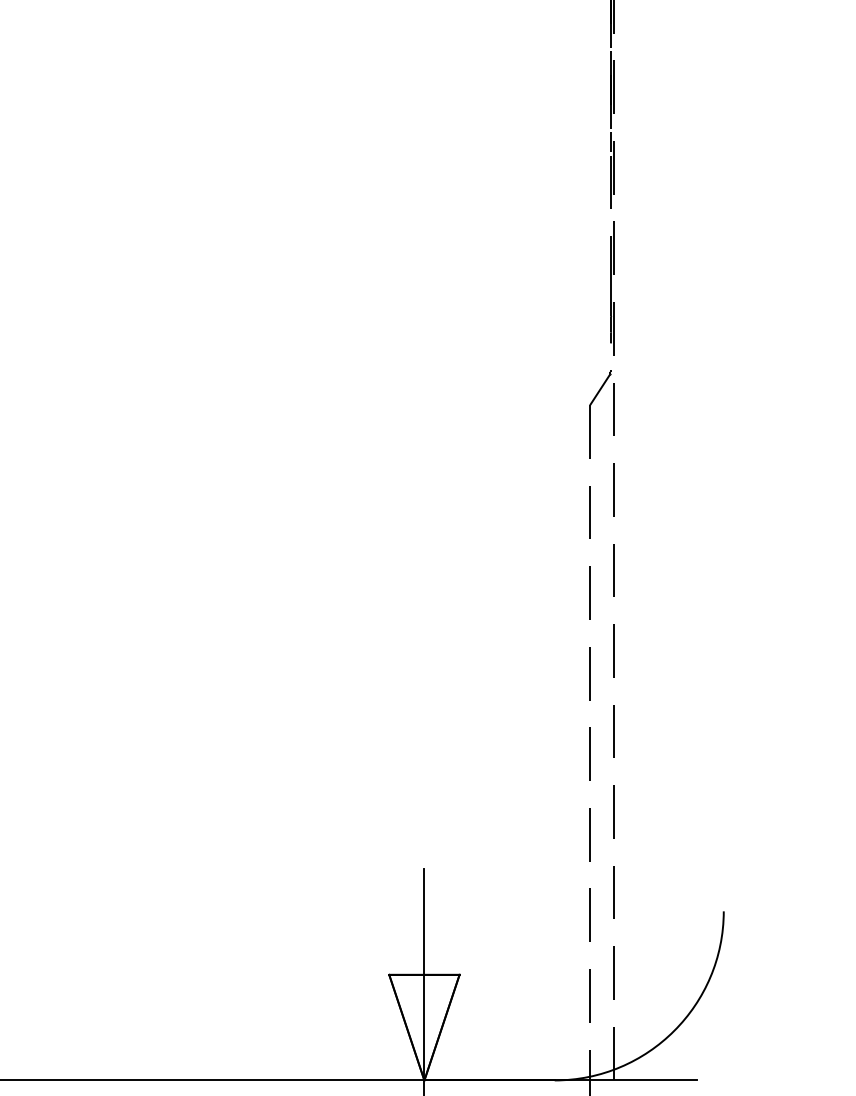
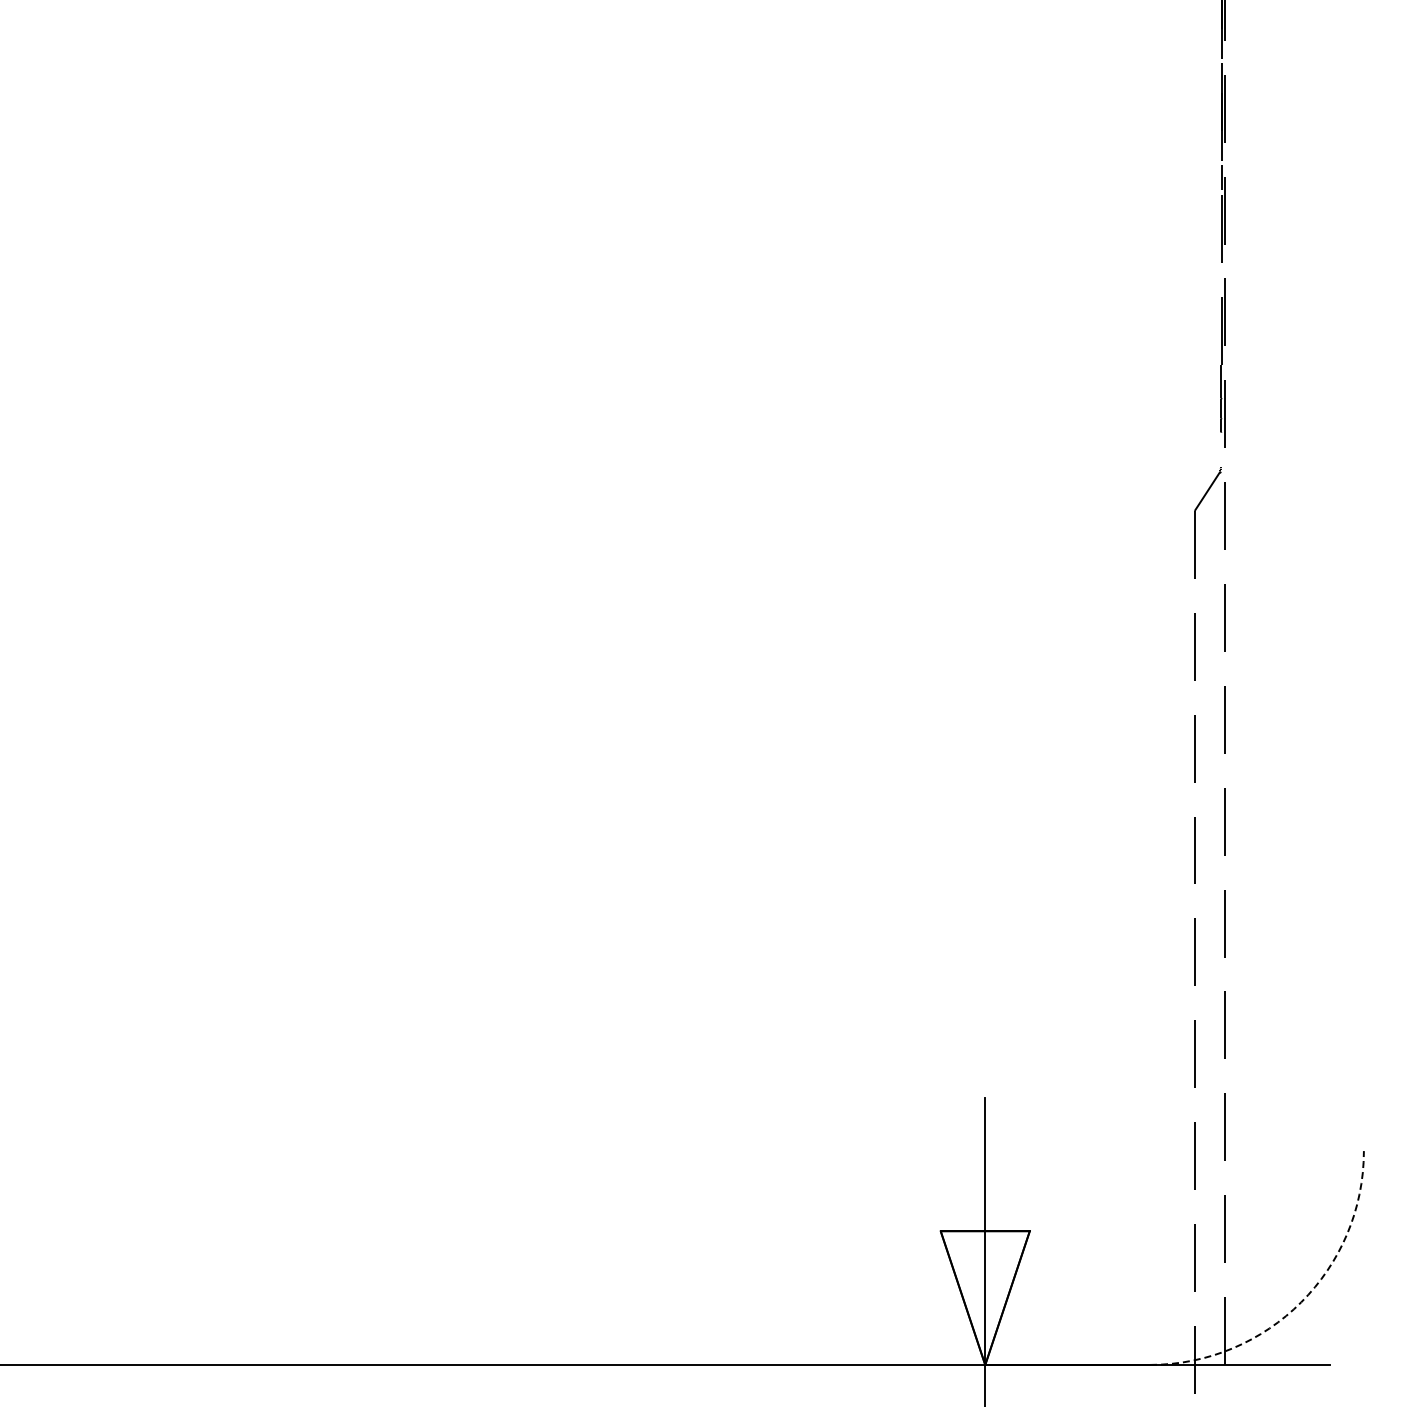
arc: (674, 1031) -> (1301, 1302), solid -> dashed

